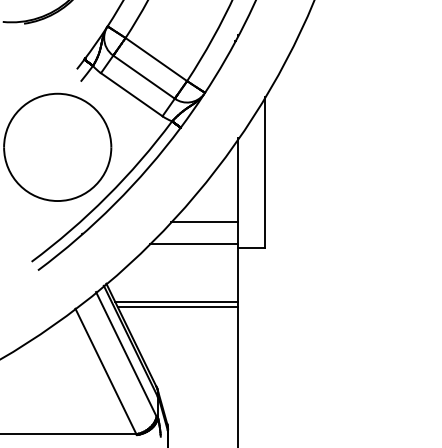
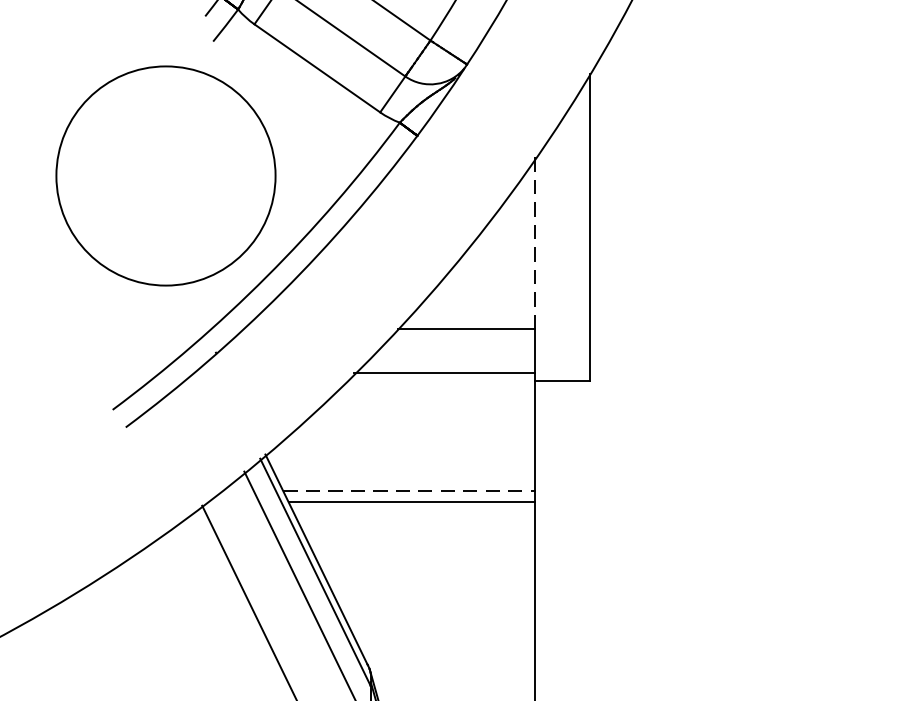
line: (238, 179) -> (535, 241), solid -> dashed
line: (176, 301) -> (408, 490), solid -> dashed

